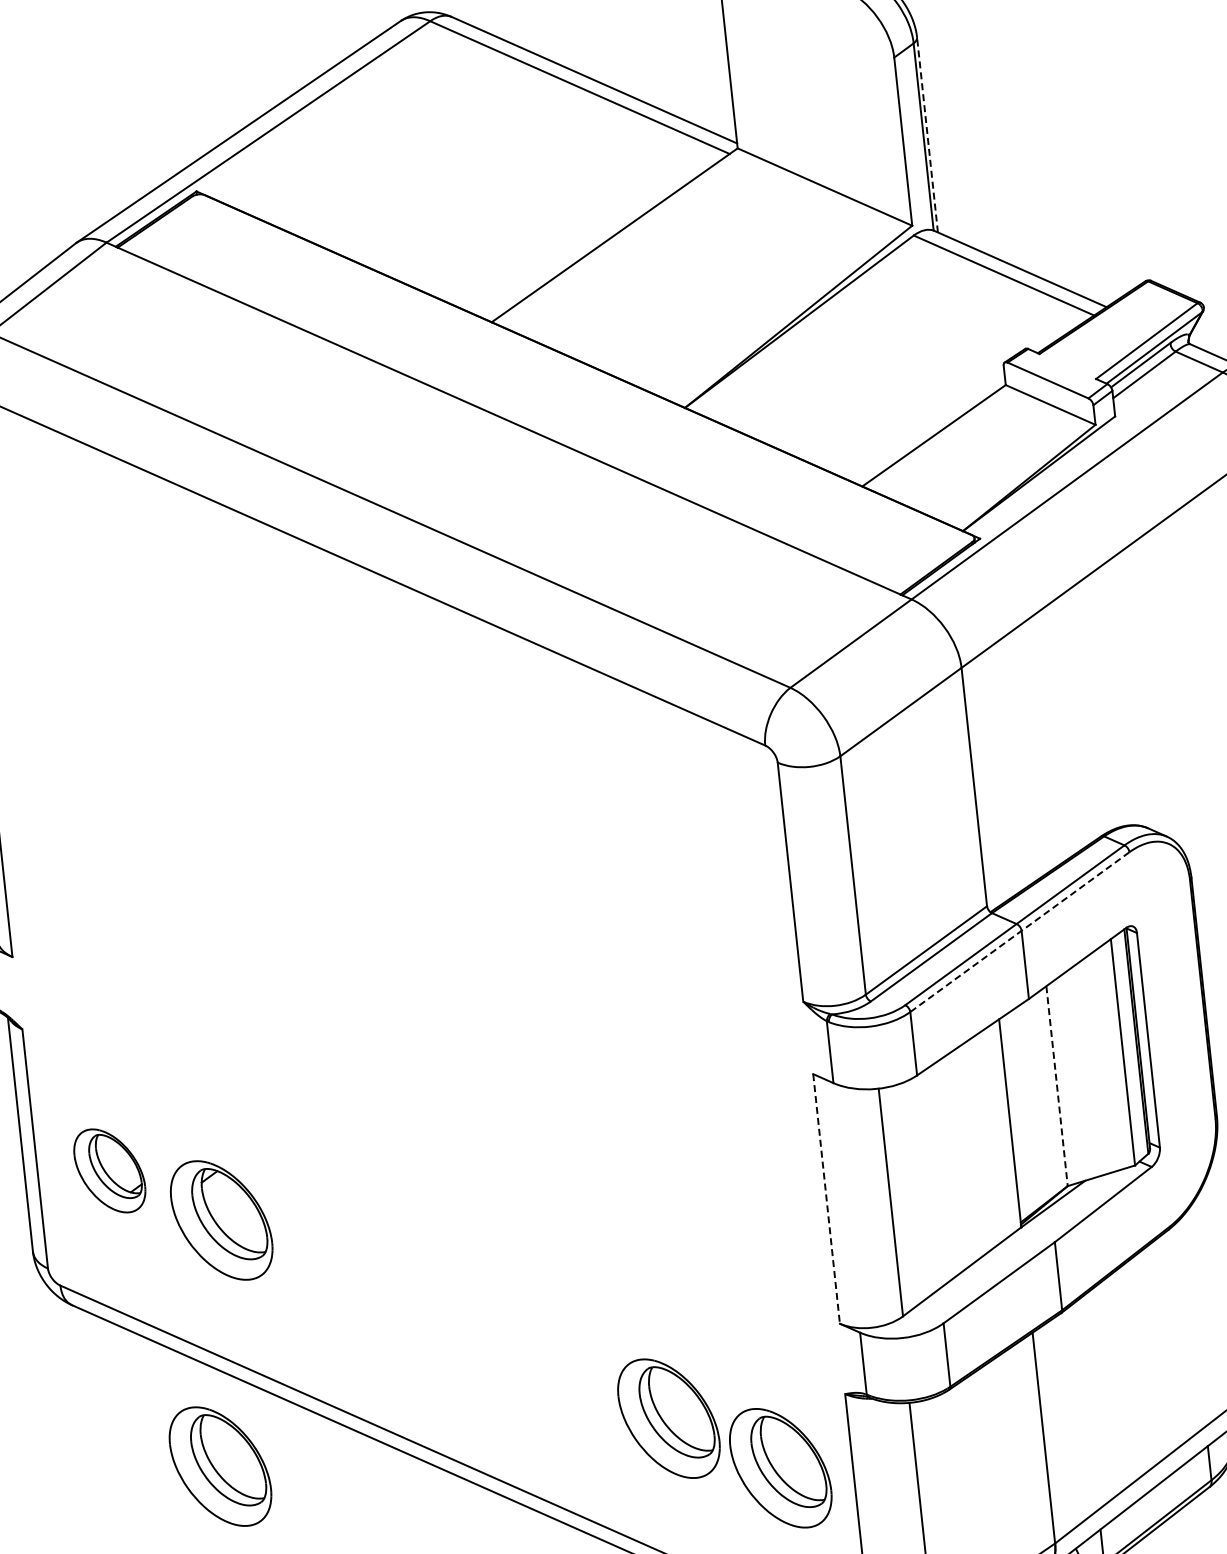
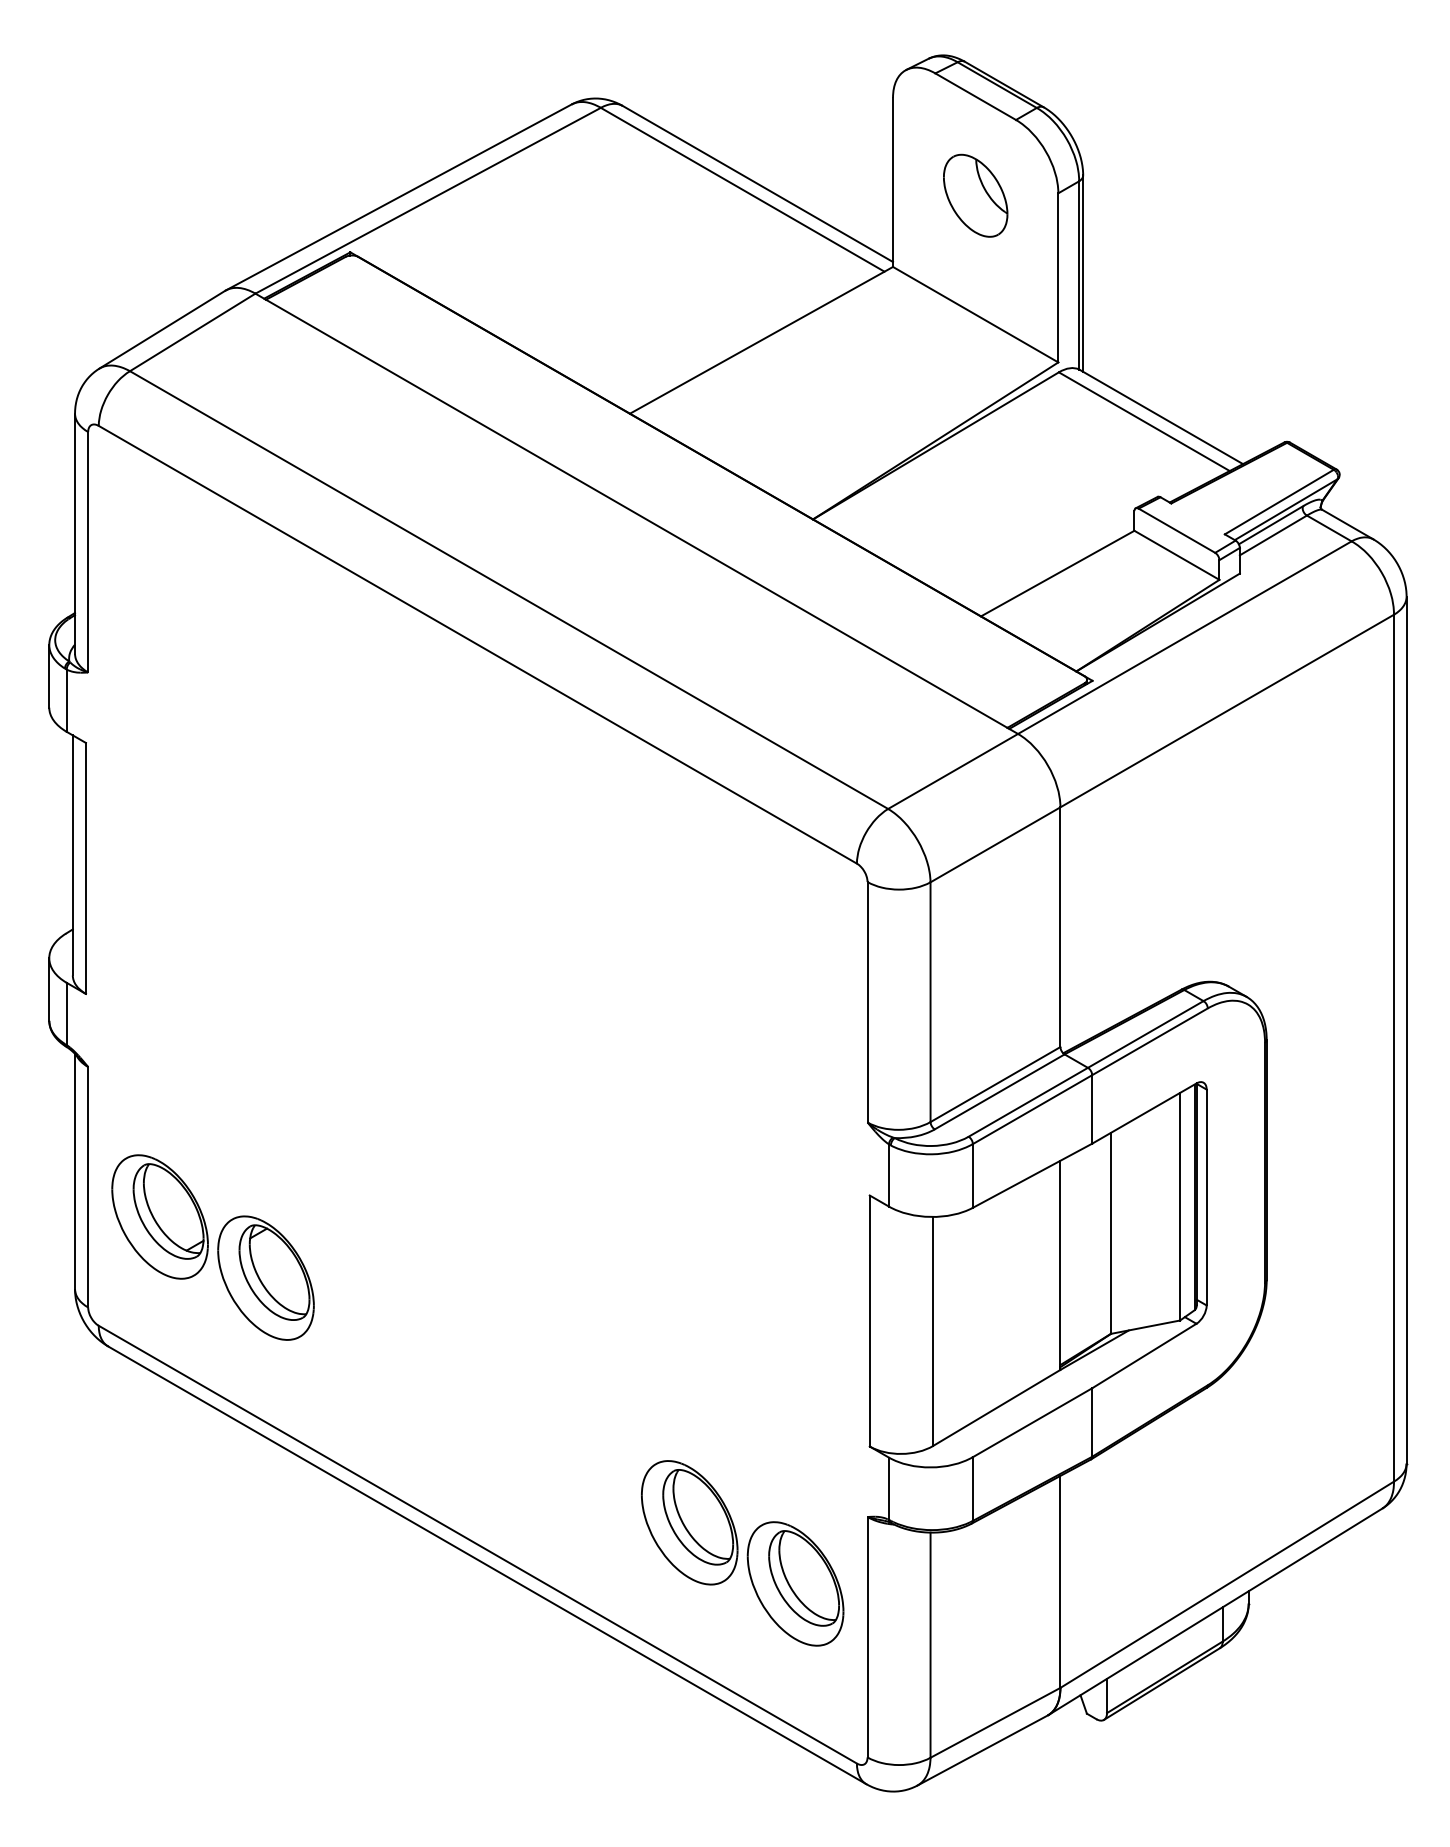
part: (812, 68) -> (975, 195), added
line: (927, 134) -> (1083, 273), dashed -> solid
line: (1020, 932) -> (1090, 1076), dashed -> solid
line: (1056, 1086) -> (1110, 1233), dashed -> solid
part: (109, 1170) -> (159, 1216), size x1.43
line: (826, 1199) -> (869, 1321), dashed -> solid
part: (220, 1466) -> (238, 1522), removed

